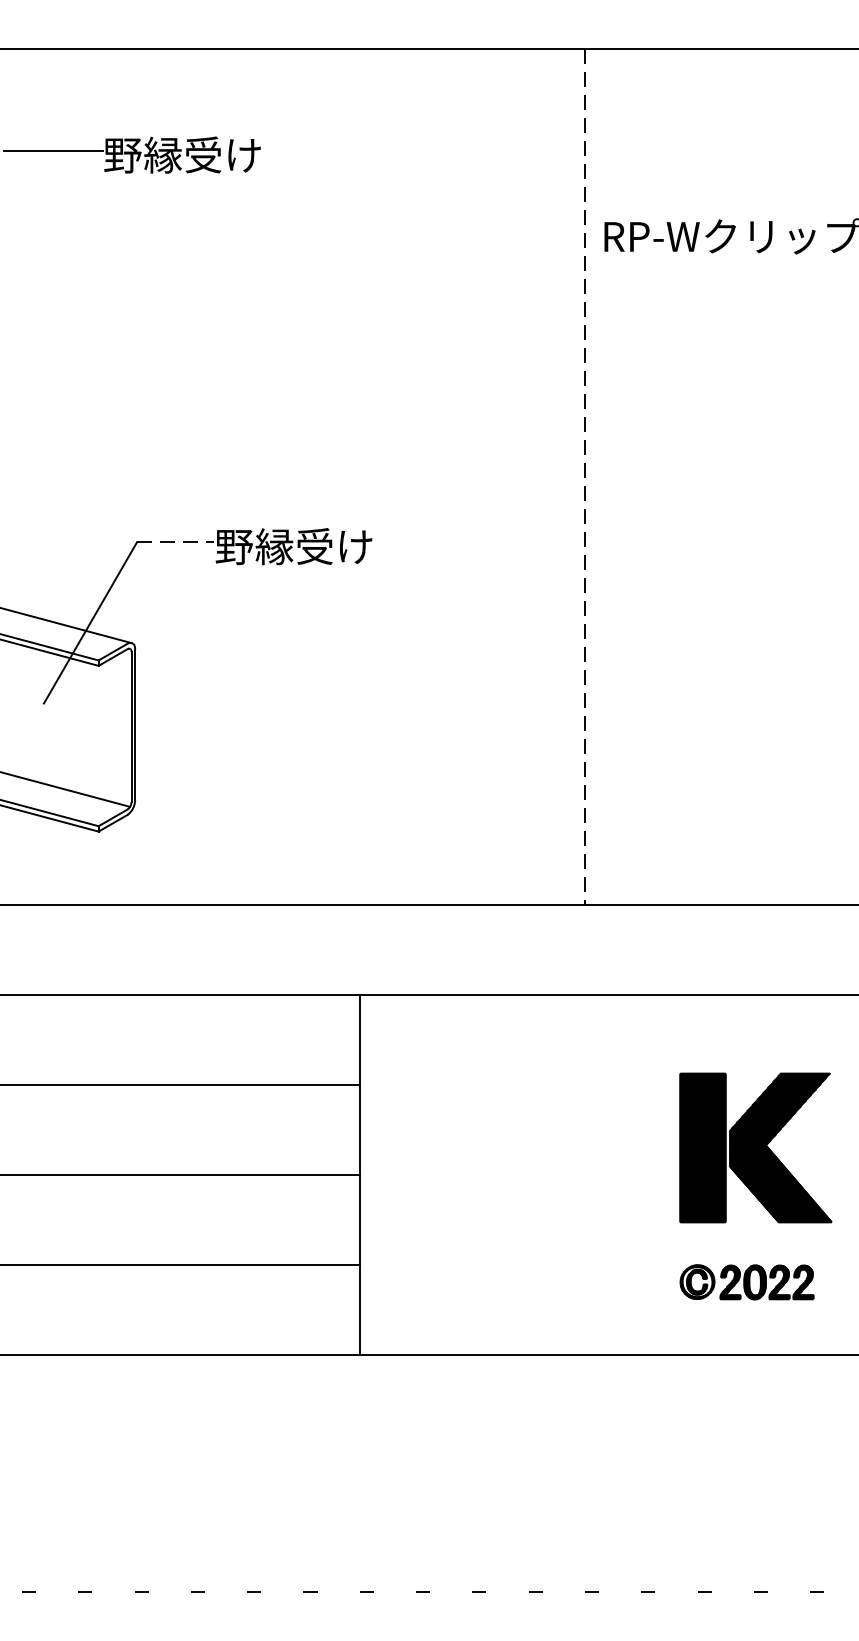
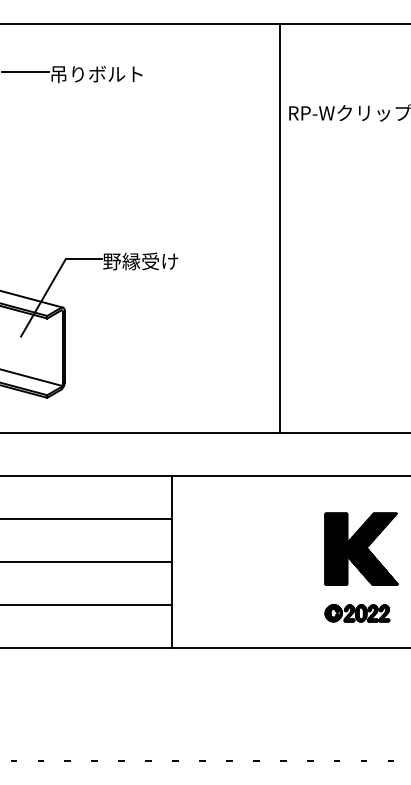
text: (201, 153) -> (96, 73), 野縁受け -> 吊りボルト
line: (584, 477) -> (279, 228), dashed -> solid
line: (176, 542) -> (84, 259), dashed -> solid

